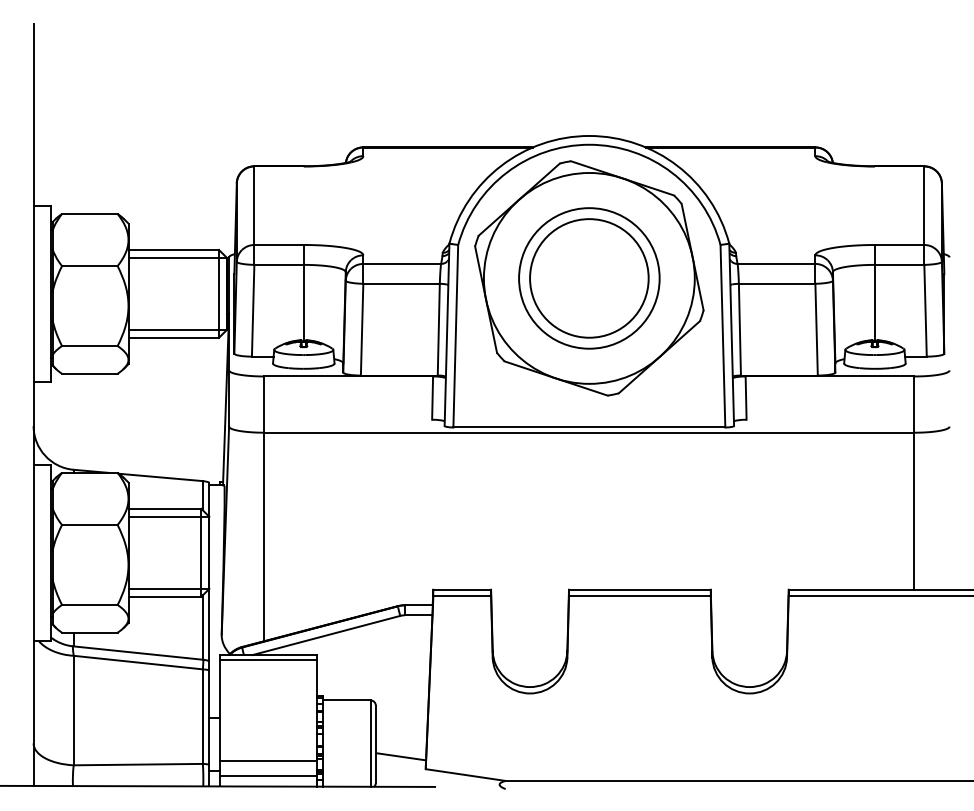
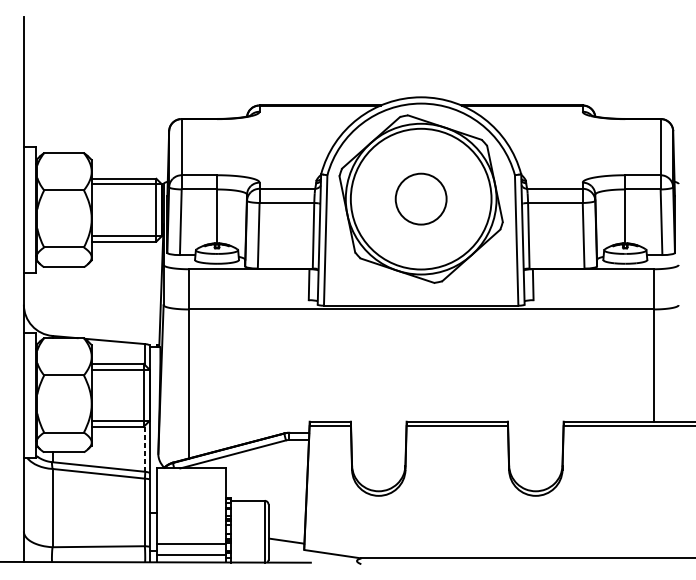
circle: (589, 278) -> (421, 199), size x0.6
circle: (589, 278) -> (421, 199), size x1.4
line: (202, 627) -> (144, 448), solid -> dashed
line: (268, 659) -> (191, 471), removed

